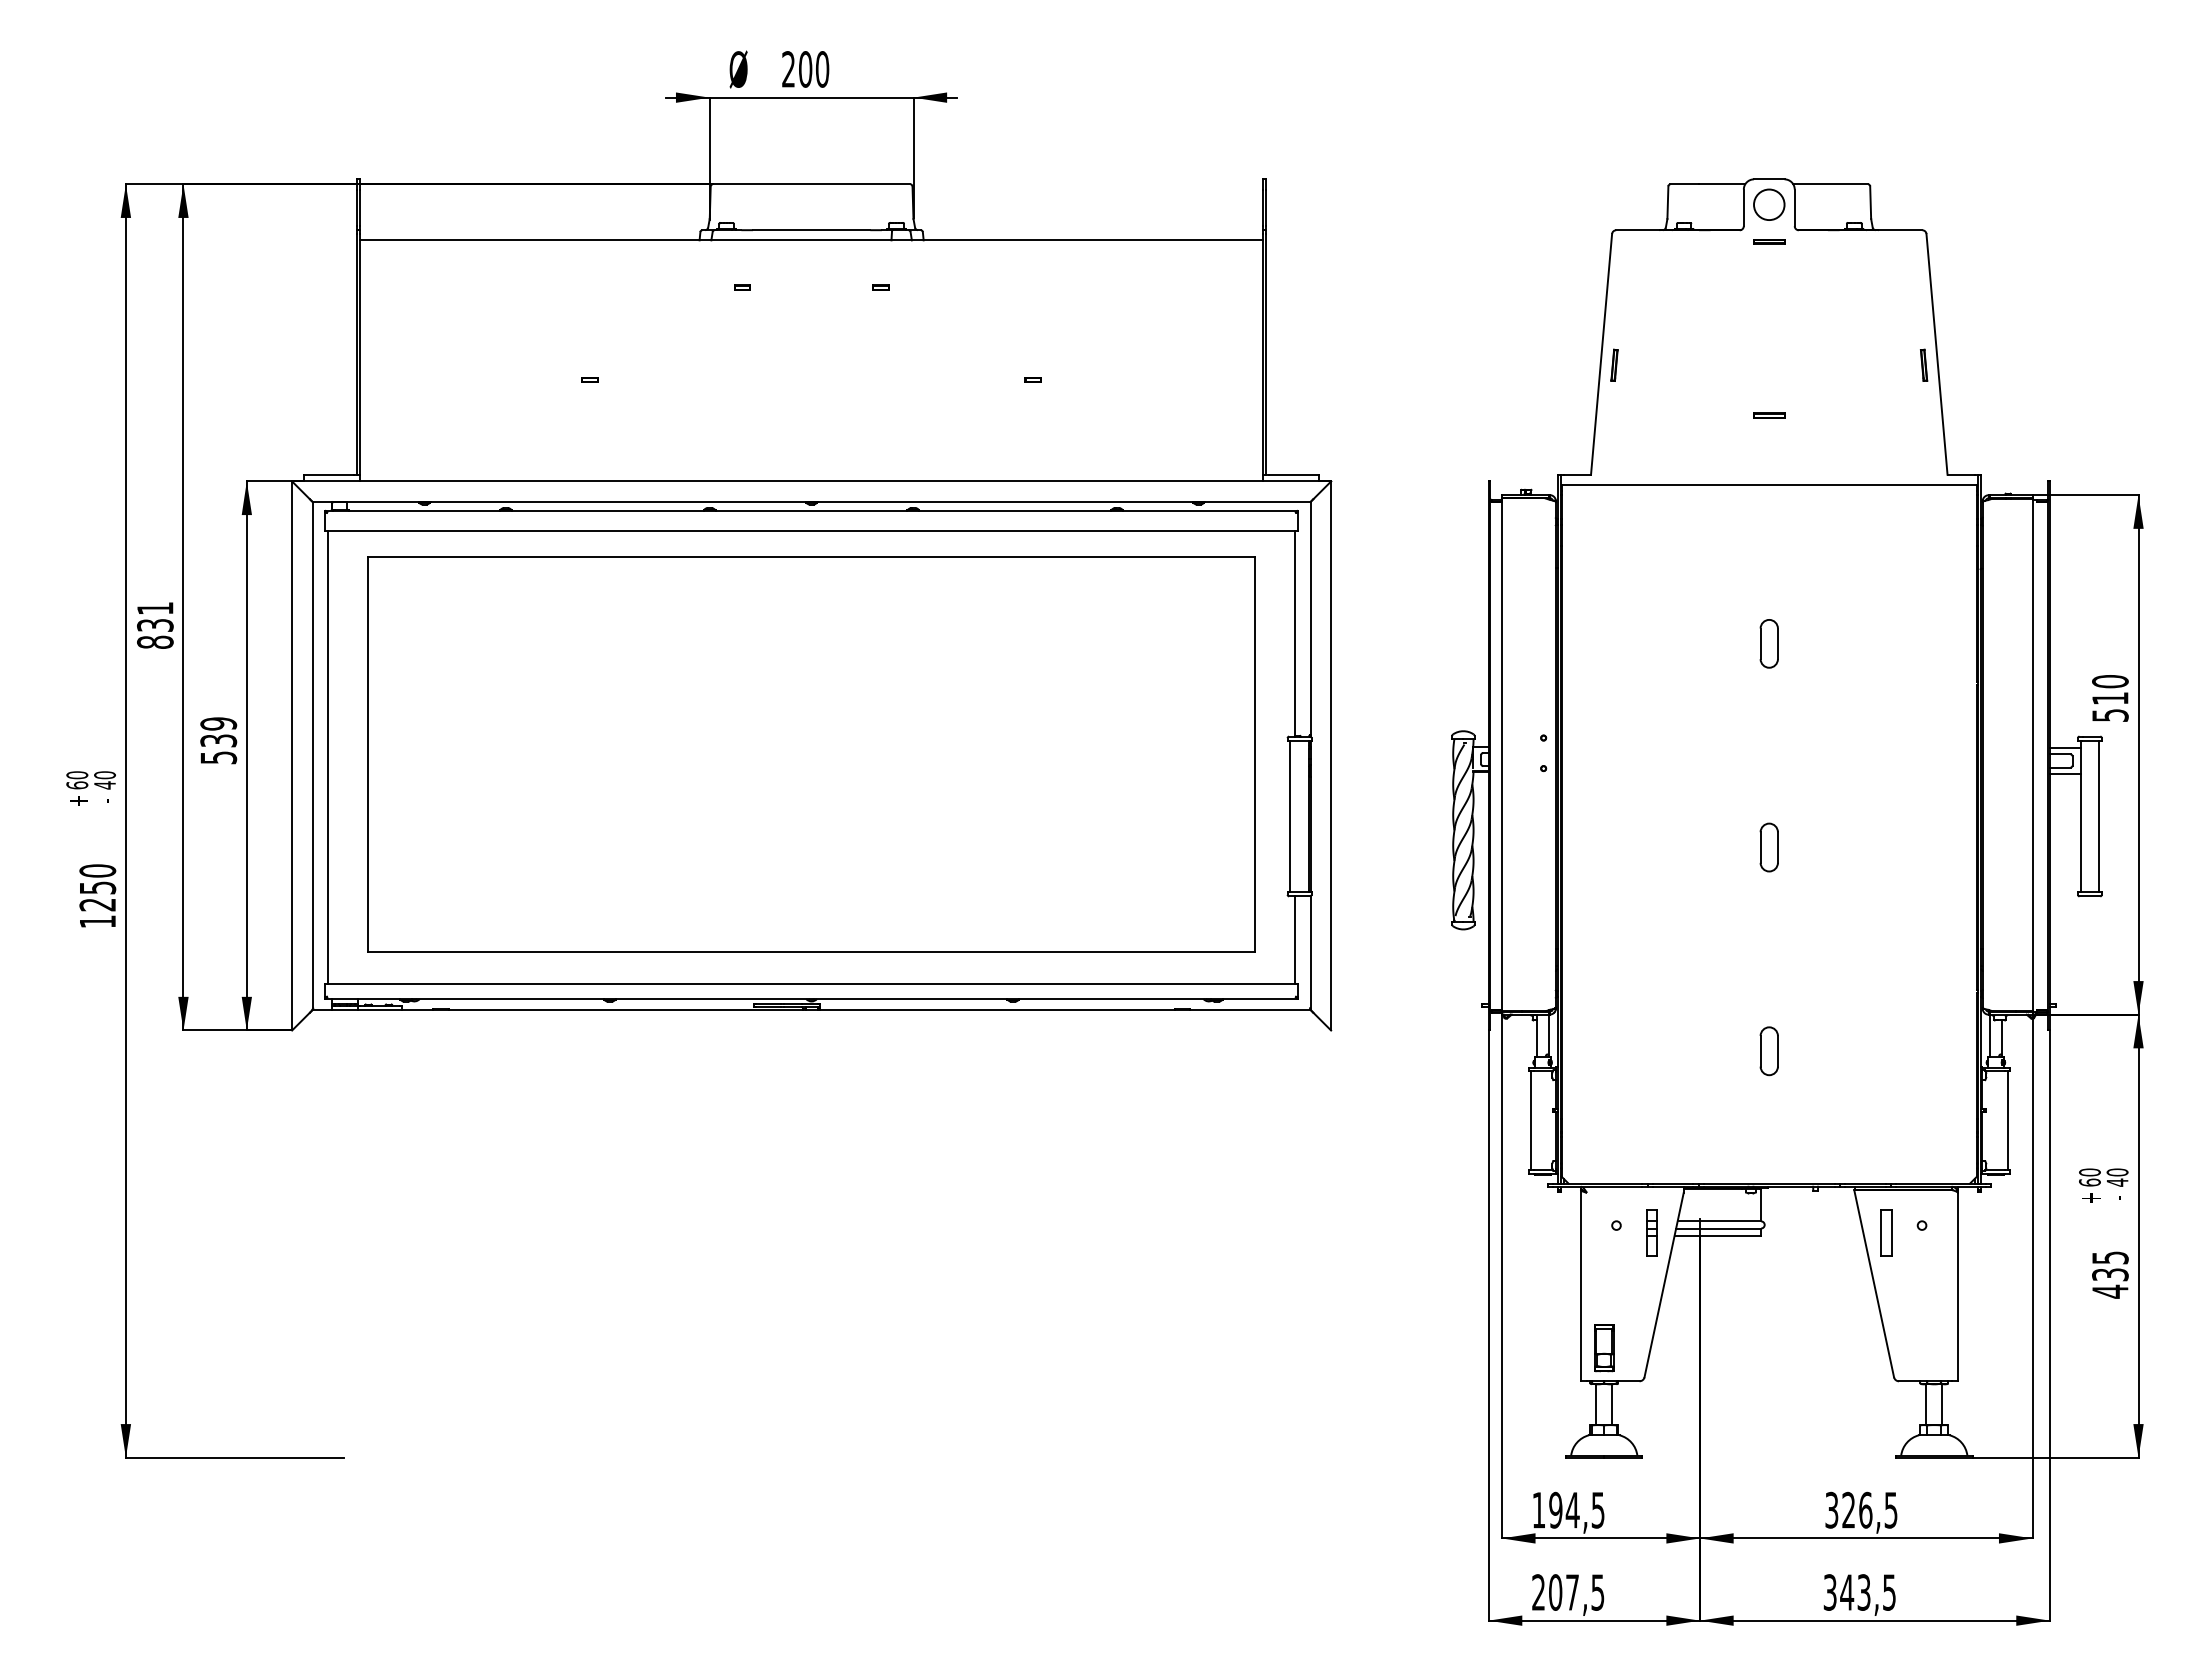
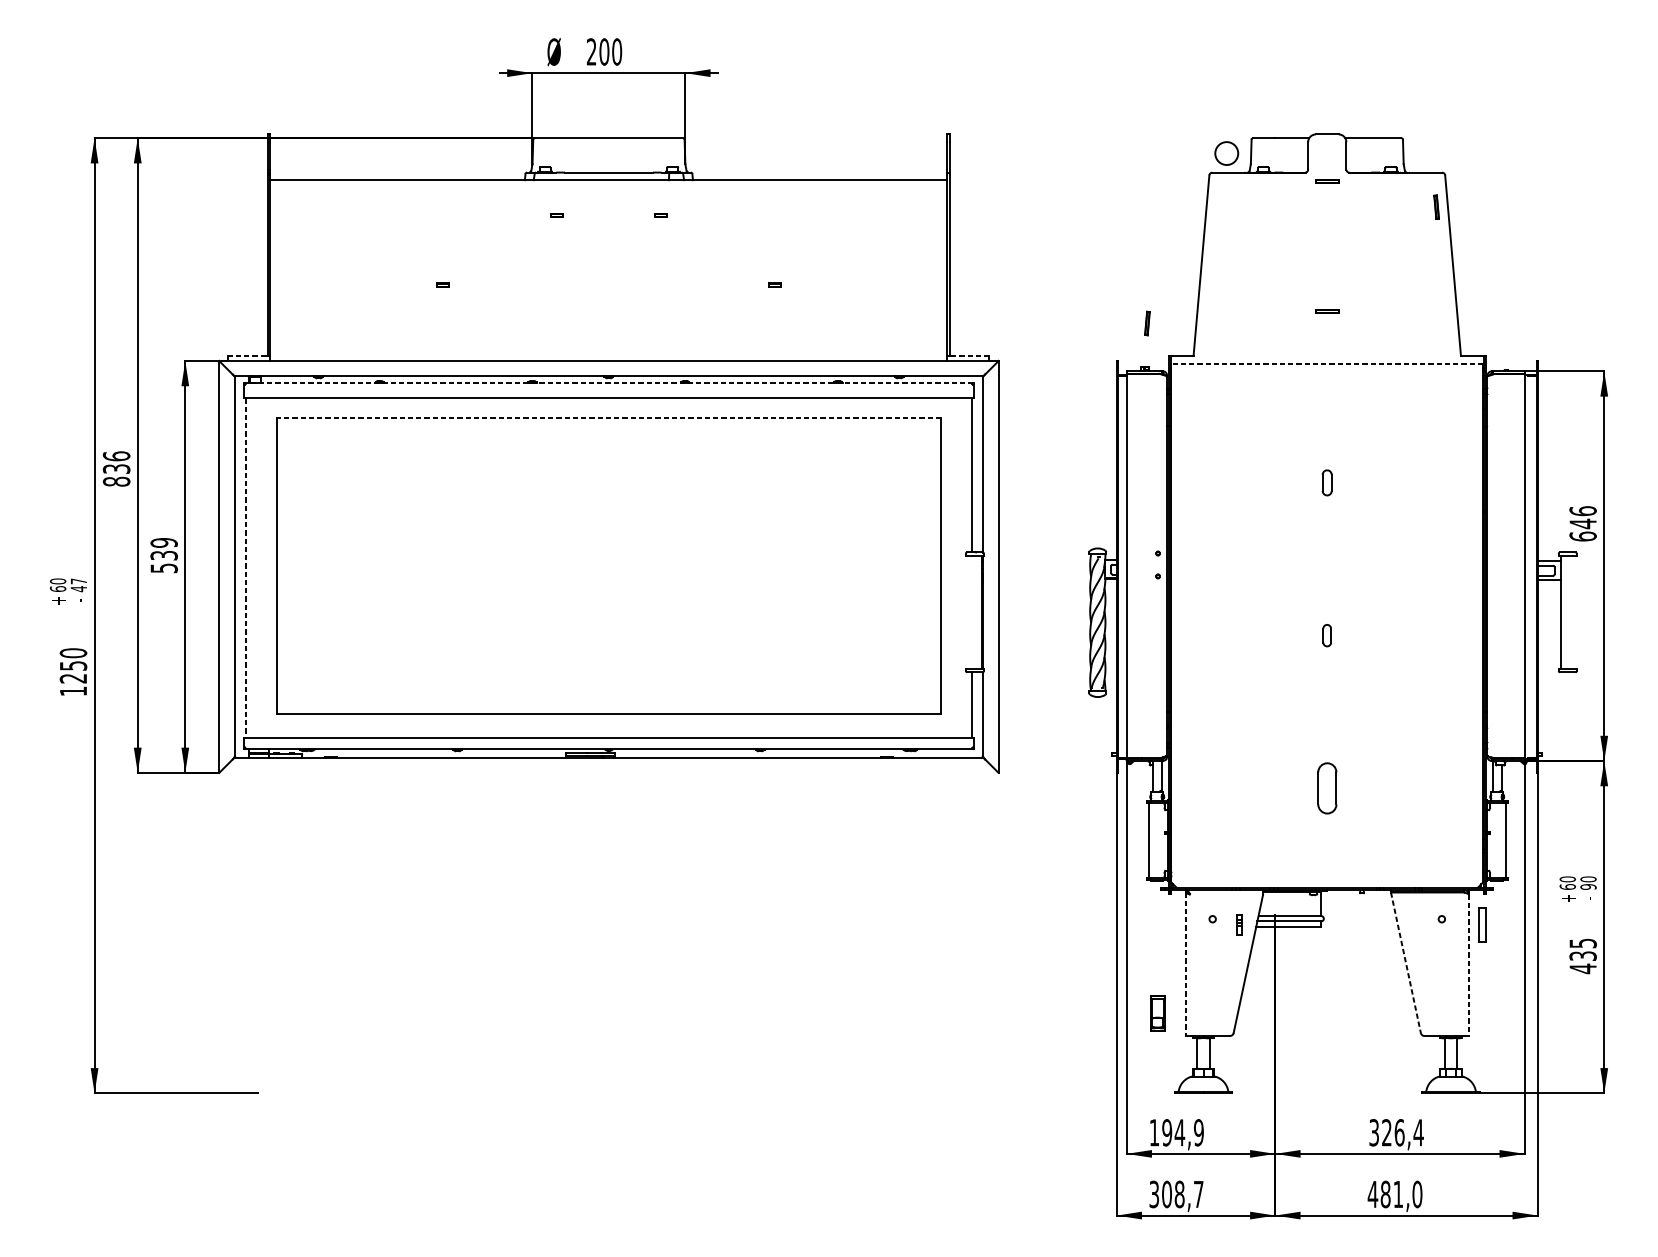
circle: (1769, 204) -> (1226, 153), moved
part: (1614, 364) -> (1147, 322), moved
part: (1924, 364) -> (1436, 206), moved
line: (329, 474) -> (247, 355), solid -> dashed
line: (1293, 474) -> (970, 355), solid -> dashed
line: (1769, 484) -> (1327, 363), solid -> dashed
line: (811, 510) -> (608, 382), solid -> dashed
line: (811, 556) -> (608, 417), solid -> dashed
text: (155, 608) -> (116, 456), 831 -> 836
part: (1768, 643) -> (1326, 482), size x0.7
text: (2110, 698) -> (1583, 523), 510 -> 646
line: (327, 757) -> (245, 568), solid -> dashed
text: (104, 775) -> (78, 581), 40 -> 47
line: (1290, 816) -> (968, 612), removed
line: (2099, 816) -> (1574, 612), removed
part: (1768, 847) -> (1326, 635), size x0.6
part: (1768, 1051) -> (1326, 788), size x1.4
text: (2117, 1182) -> (1588, 886), 40 -> 90
part: (1651, 1232) -> (1238, 924), size x0.6
part: (1886, 1232) -> (1482, 924), moved
line: (1874, 1283) -> (1406, 962), solid -> dashed
line: (1580, 1285) -> (1185, 964), solid -> dashed
line: (1957, 1287) -> (1468, 965), solid -> dashed
part: (1604, 1348) -> (1157, 1013), moved
text: (1597, 1509) -> (1198, 1132), 194,5 -> 194,9
text: (1891, 1510) -> (1418, 1132), 326,5 -> 326,4
text: (1568, 1592) -> (1176, 1194), 207,5 -> 308,7
text: (1859, 1592) -> (1394, 1194), 343,5 -> 481,0

